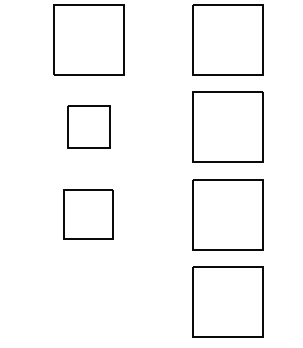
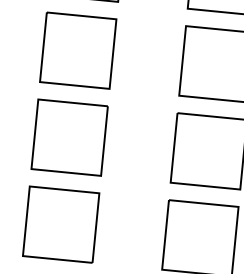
part: (88, 126) -> (78, 49), size x1.67
part: (88, 214) -> (69, 137), size x1.43
part: (88, 301) -> (61, 224), added

